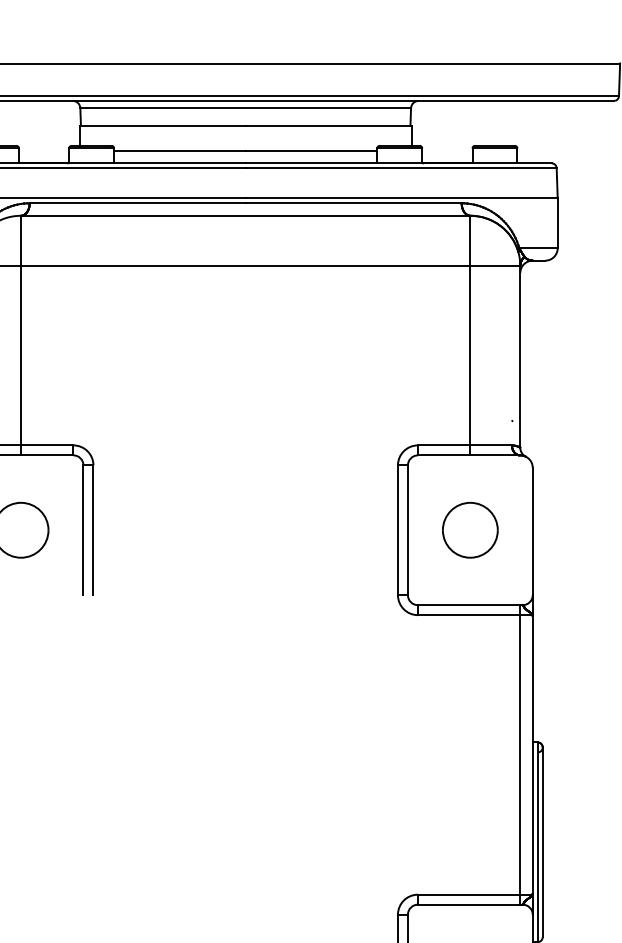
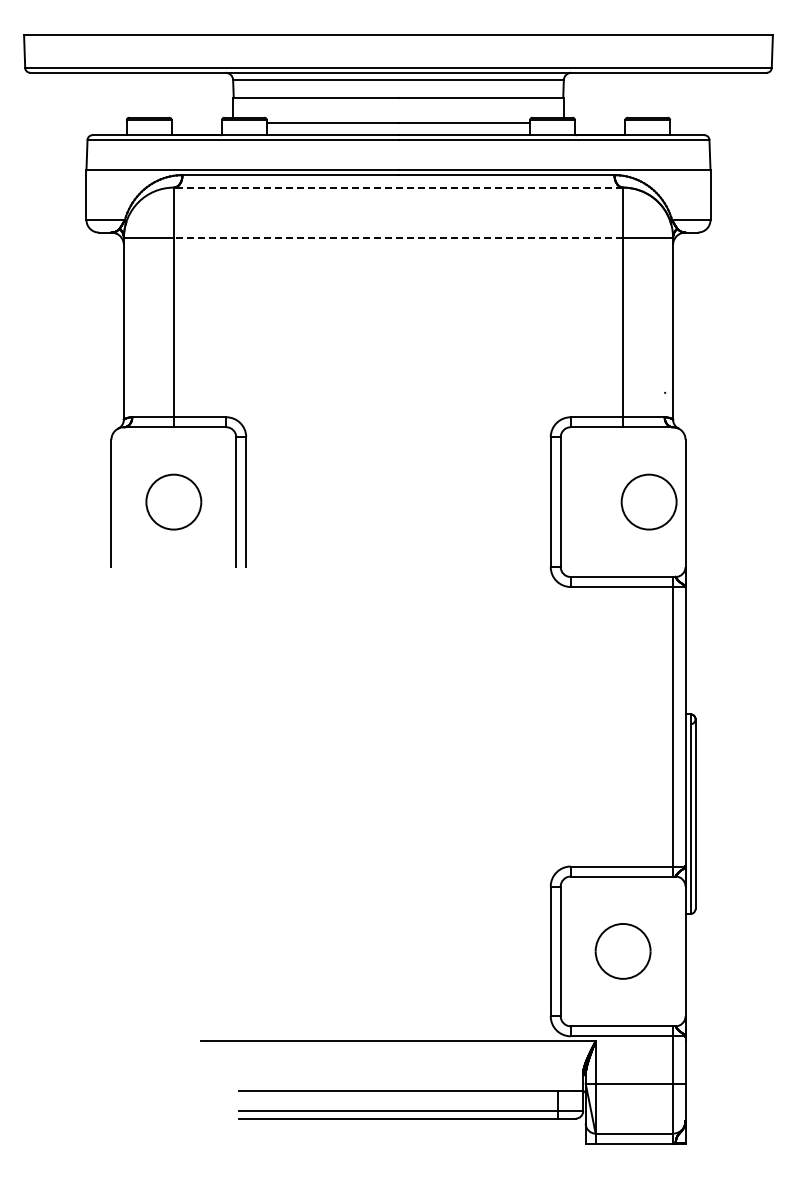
line: (245, 215) -> (398, 187), solid -> dashed
line: (245, 265) -> (398, 237), solid -> dashed
part: (469, 529) -> (648, 501), moved

